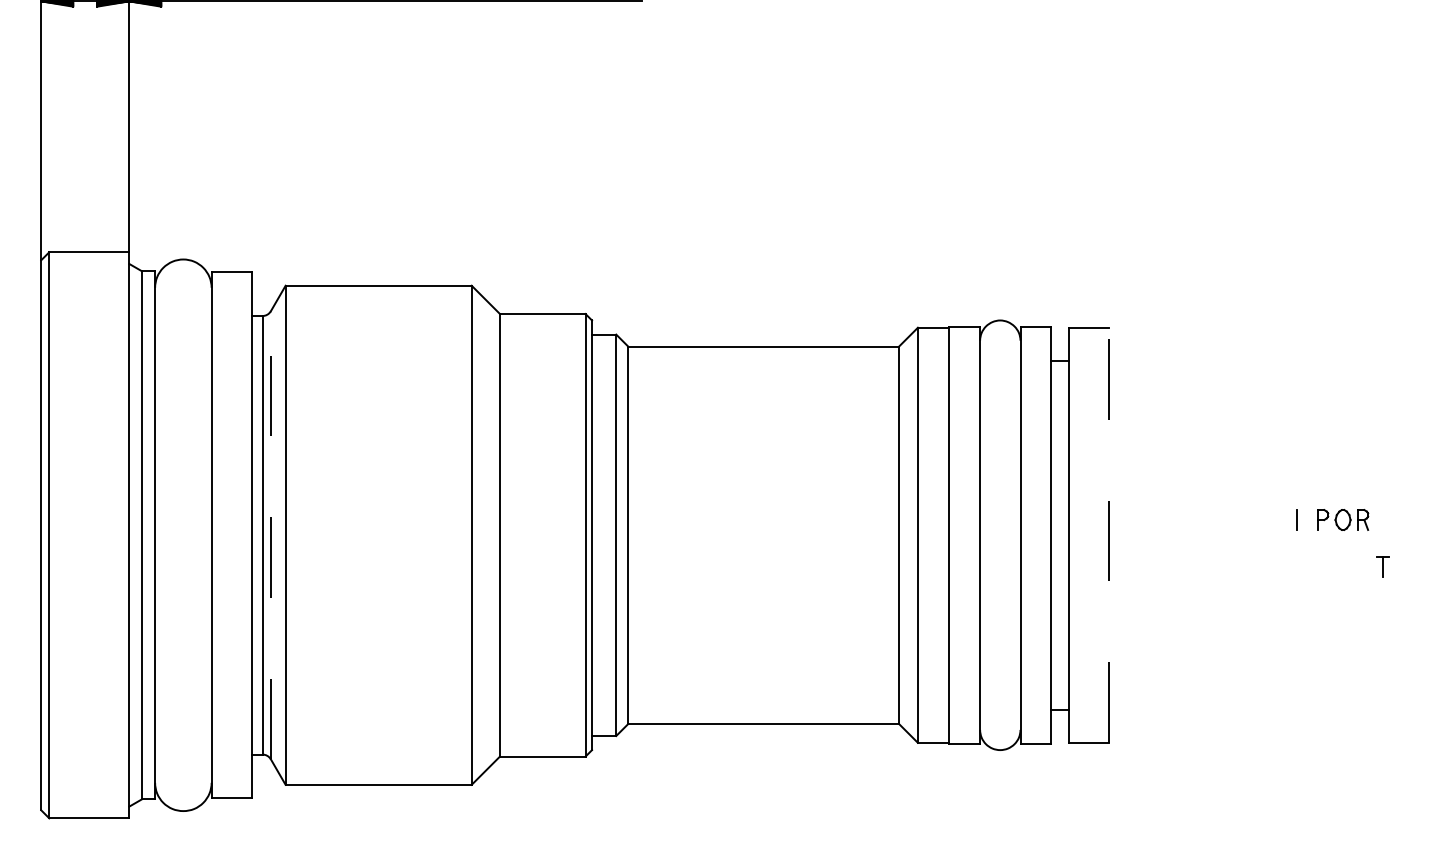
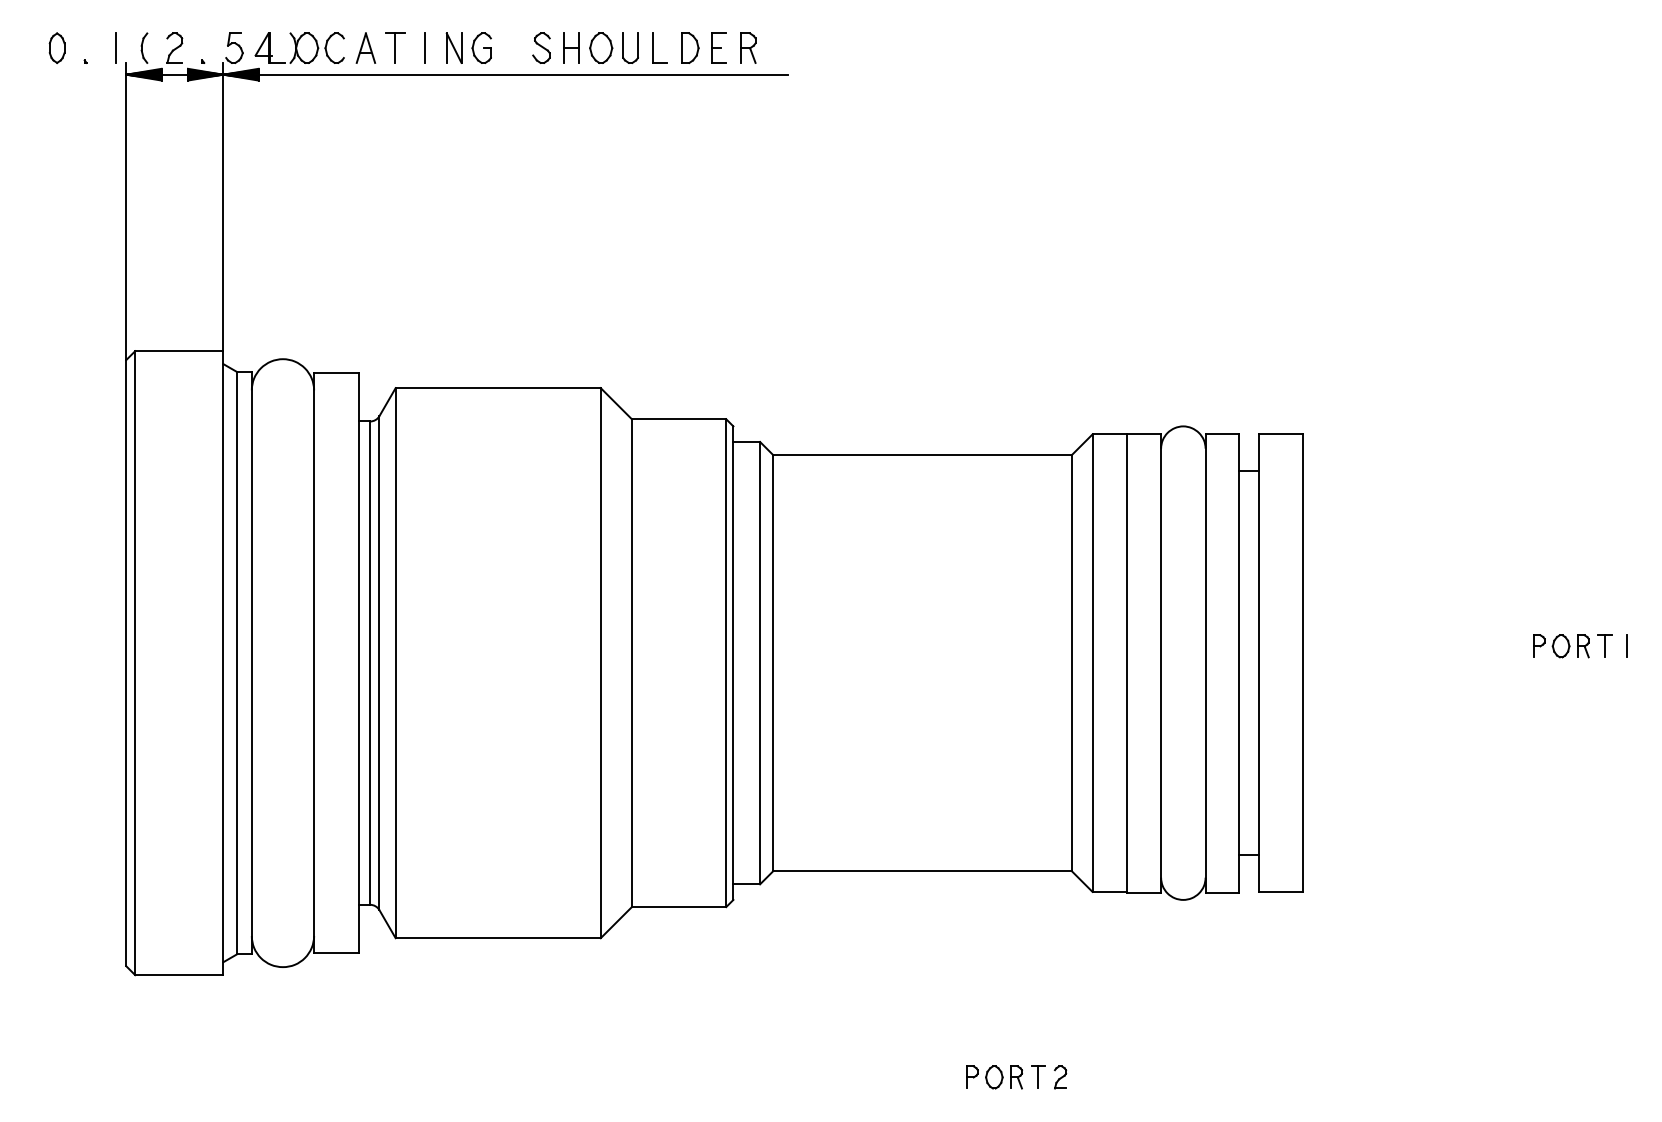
line: (1296, 519) -> (1626, 645), moved
line: (270, 534) -> (379, 662), dashed -> solid
line: (1108, 535) -> (1302, 663), dashed -> solid
part: (1382, 566) -> (1604, 645), moved

